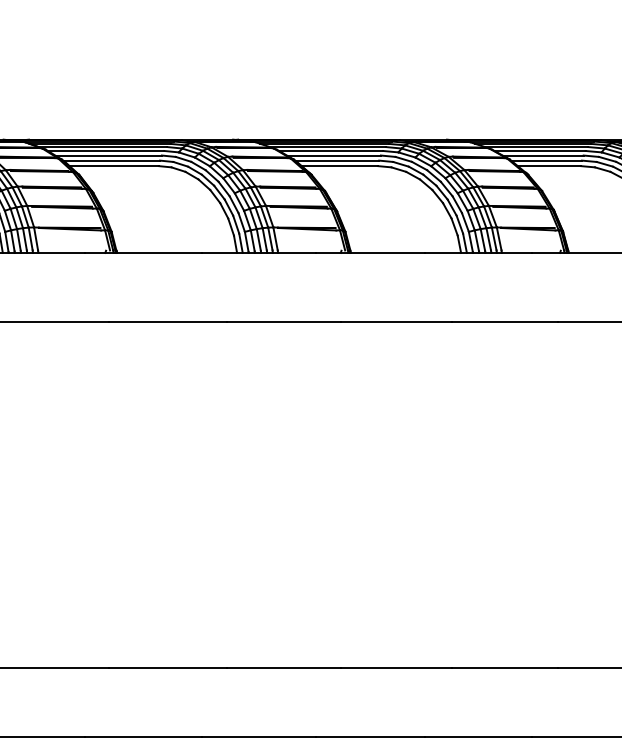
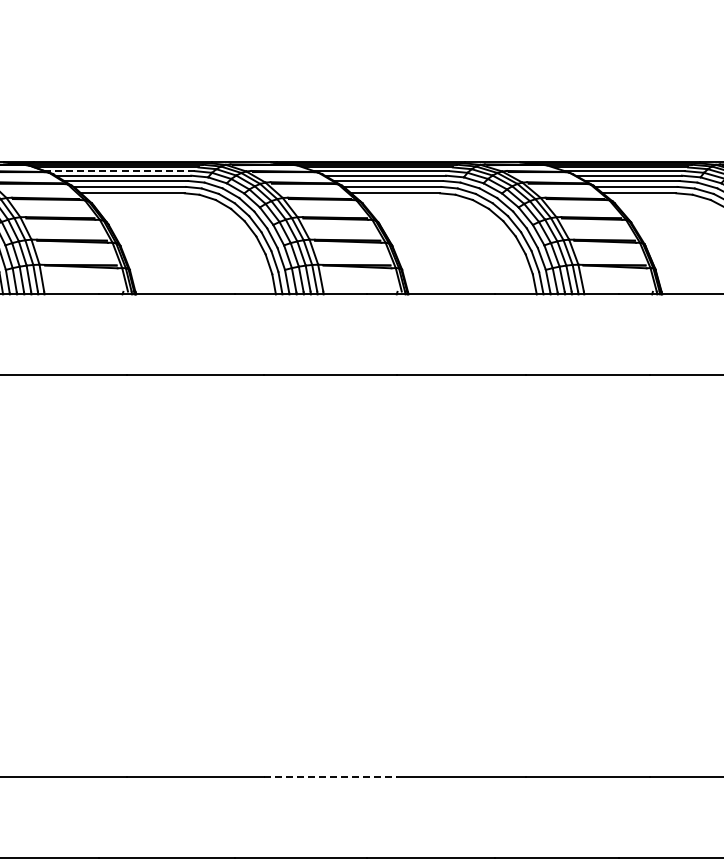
line: (102, 147) -> (119, 171), solid -> dashed
line: (283, 667) -> (330, 777), solid -> dashed

